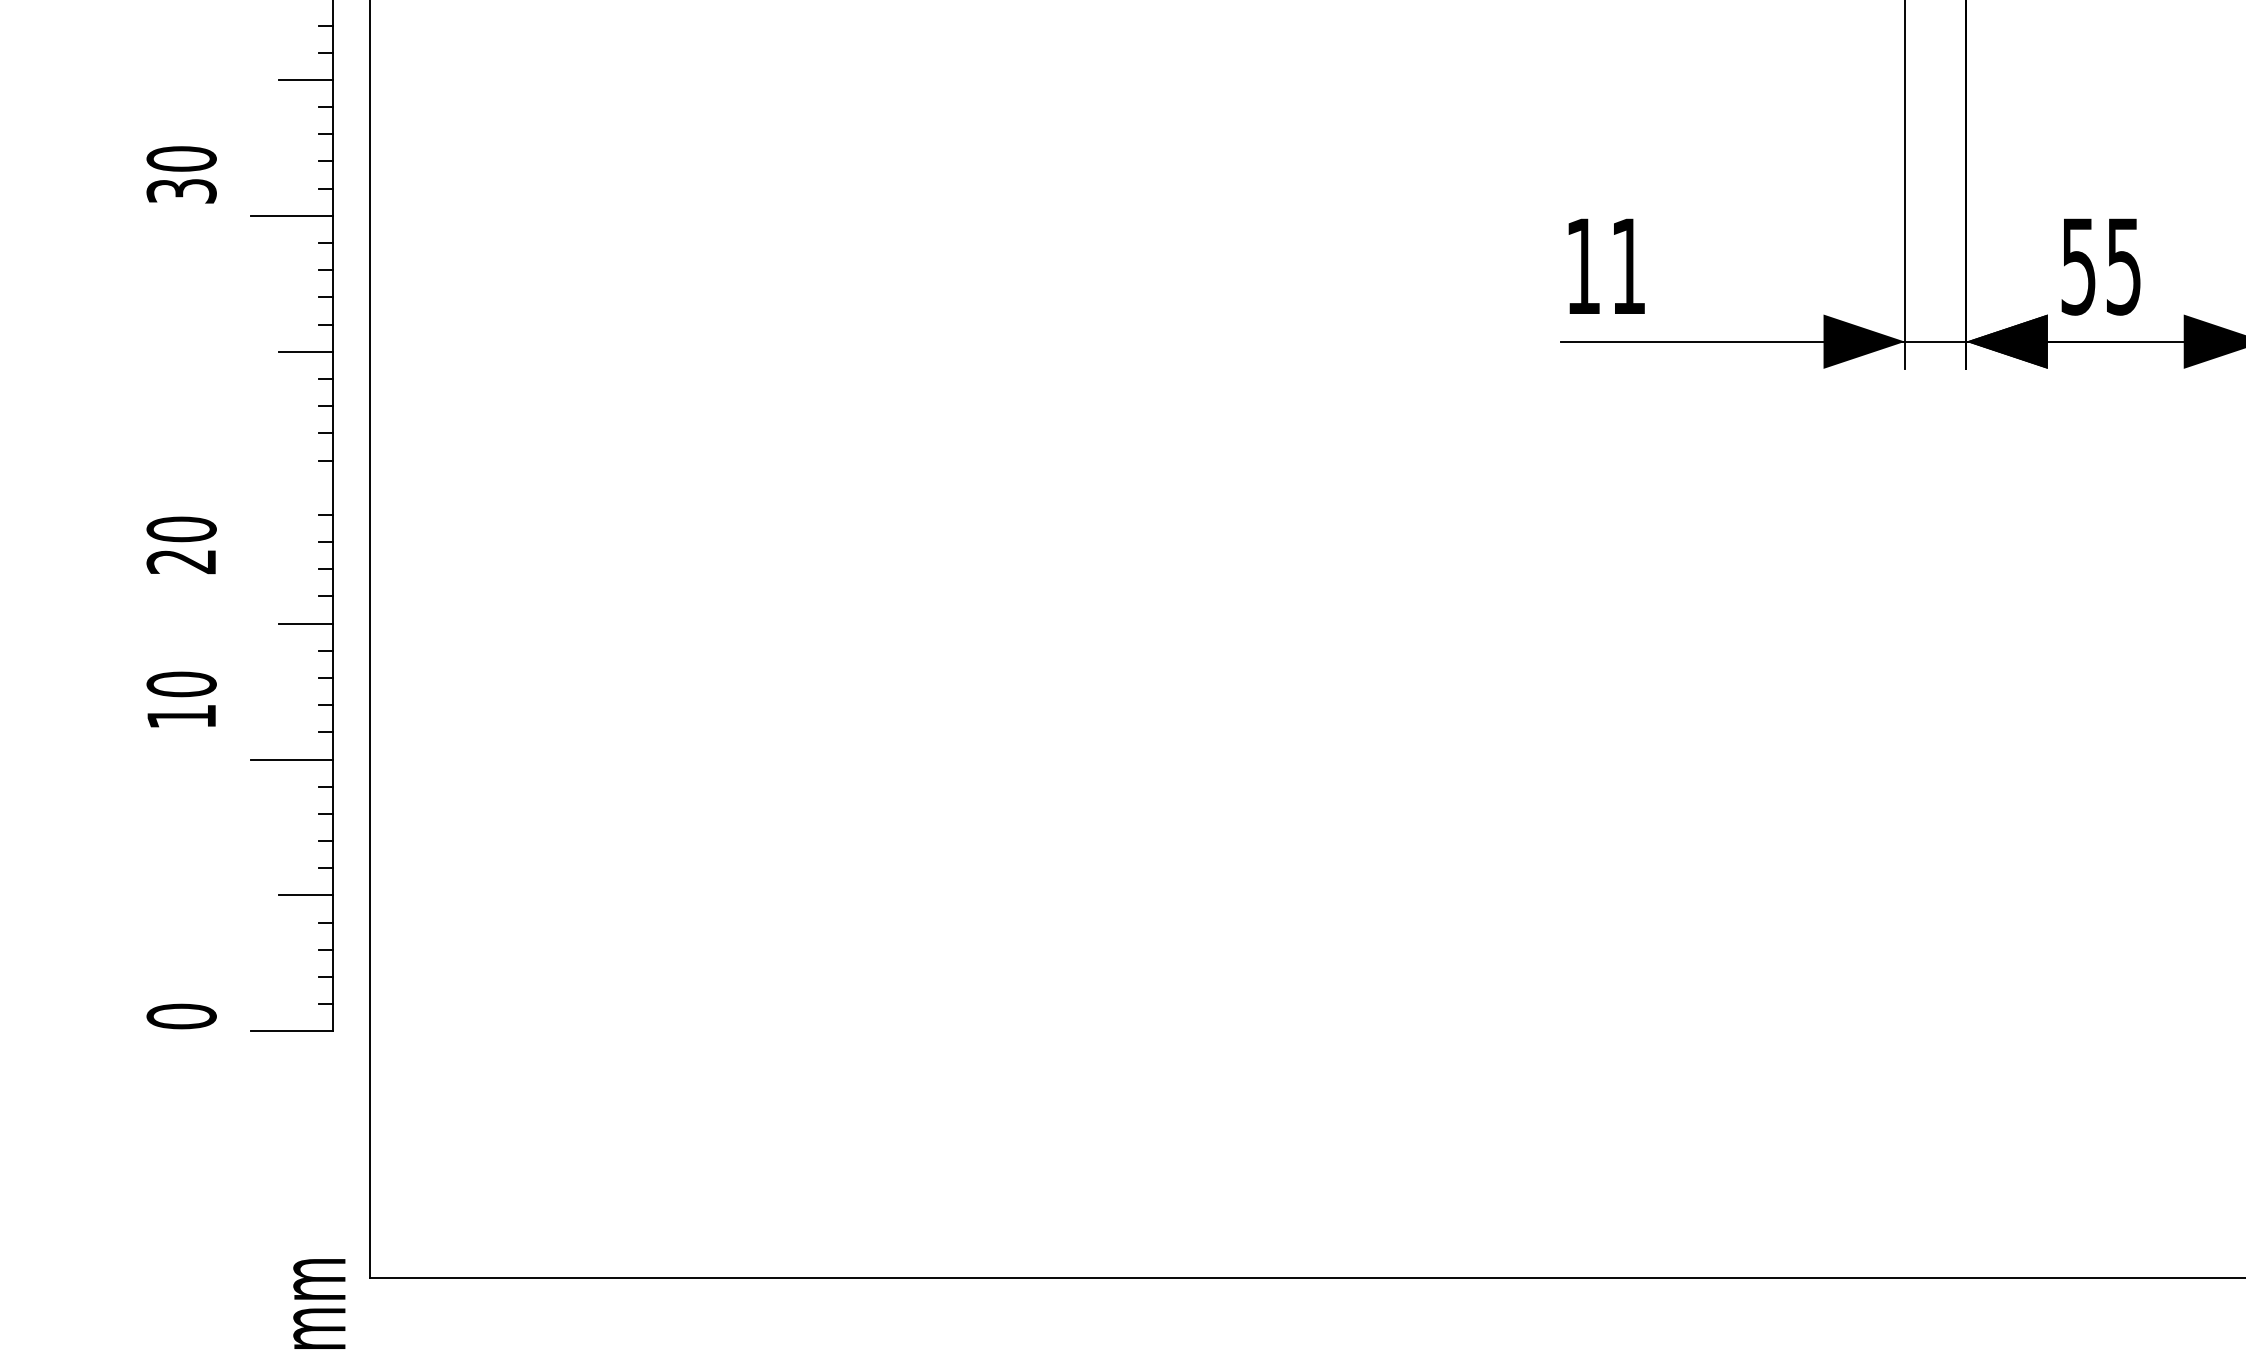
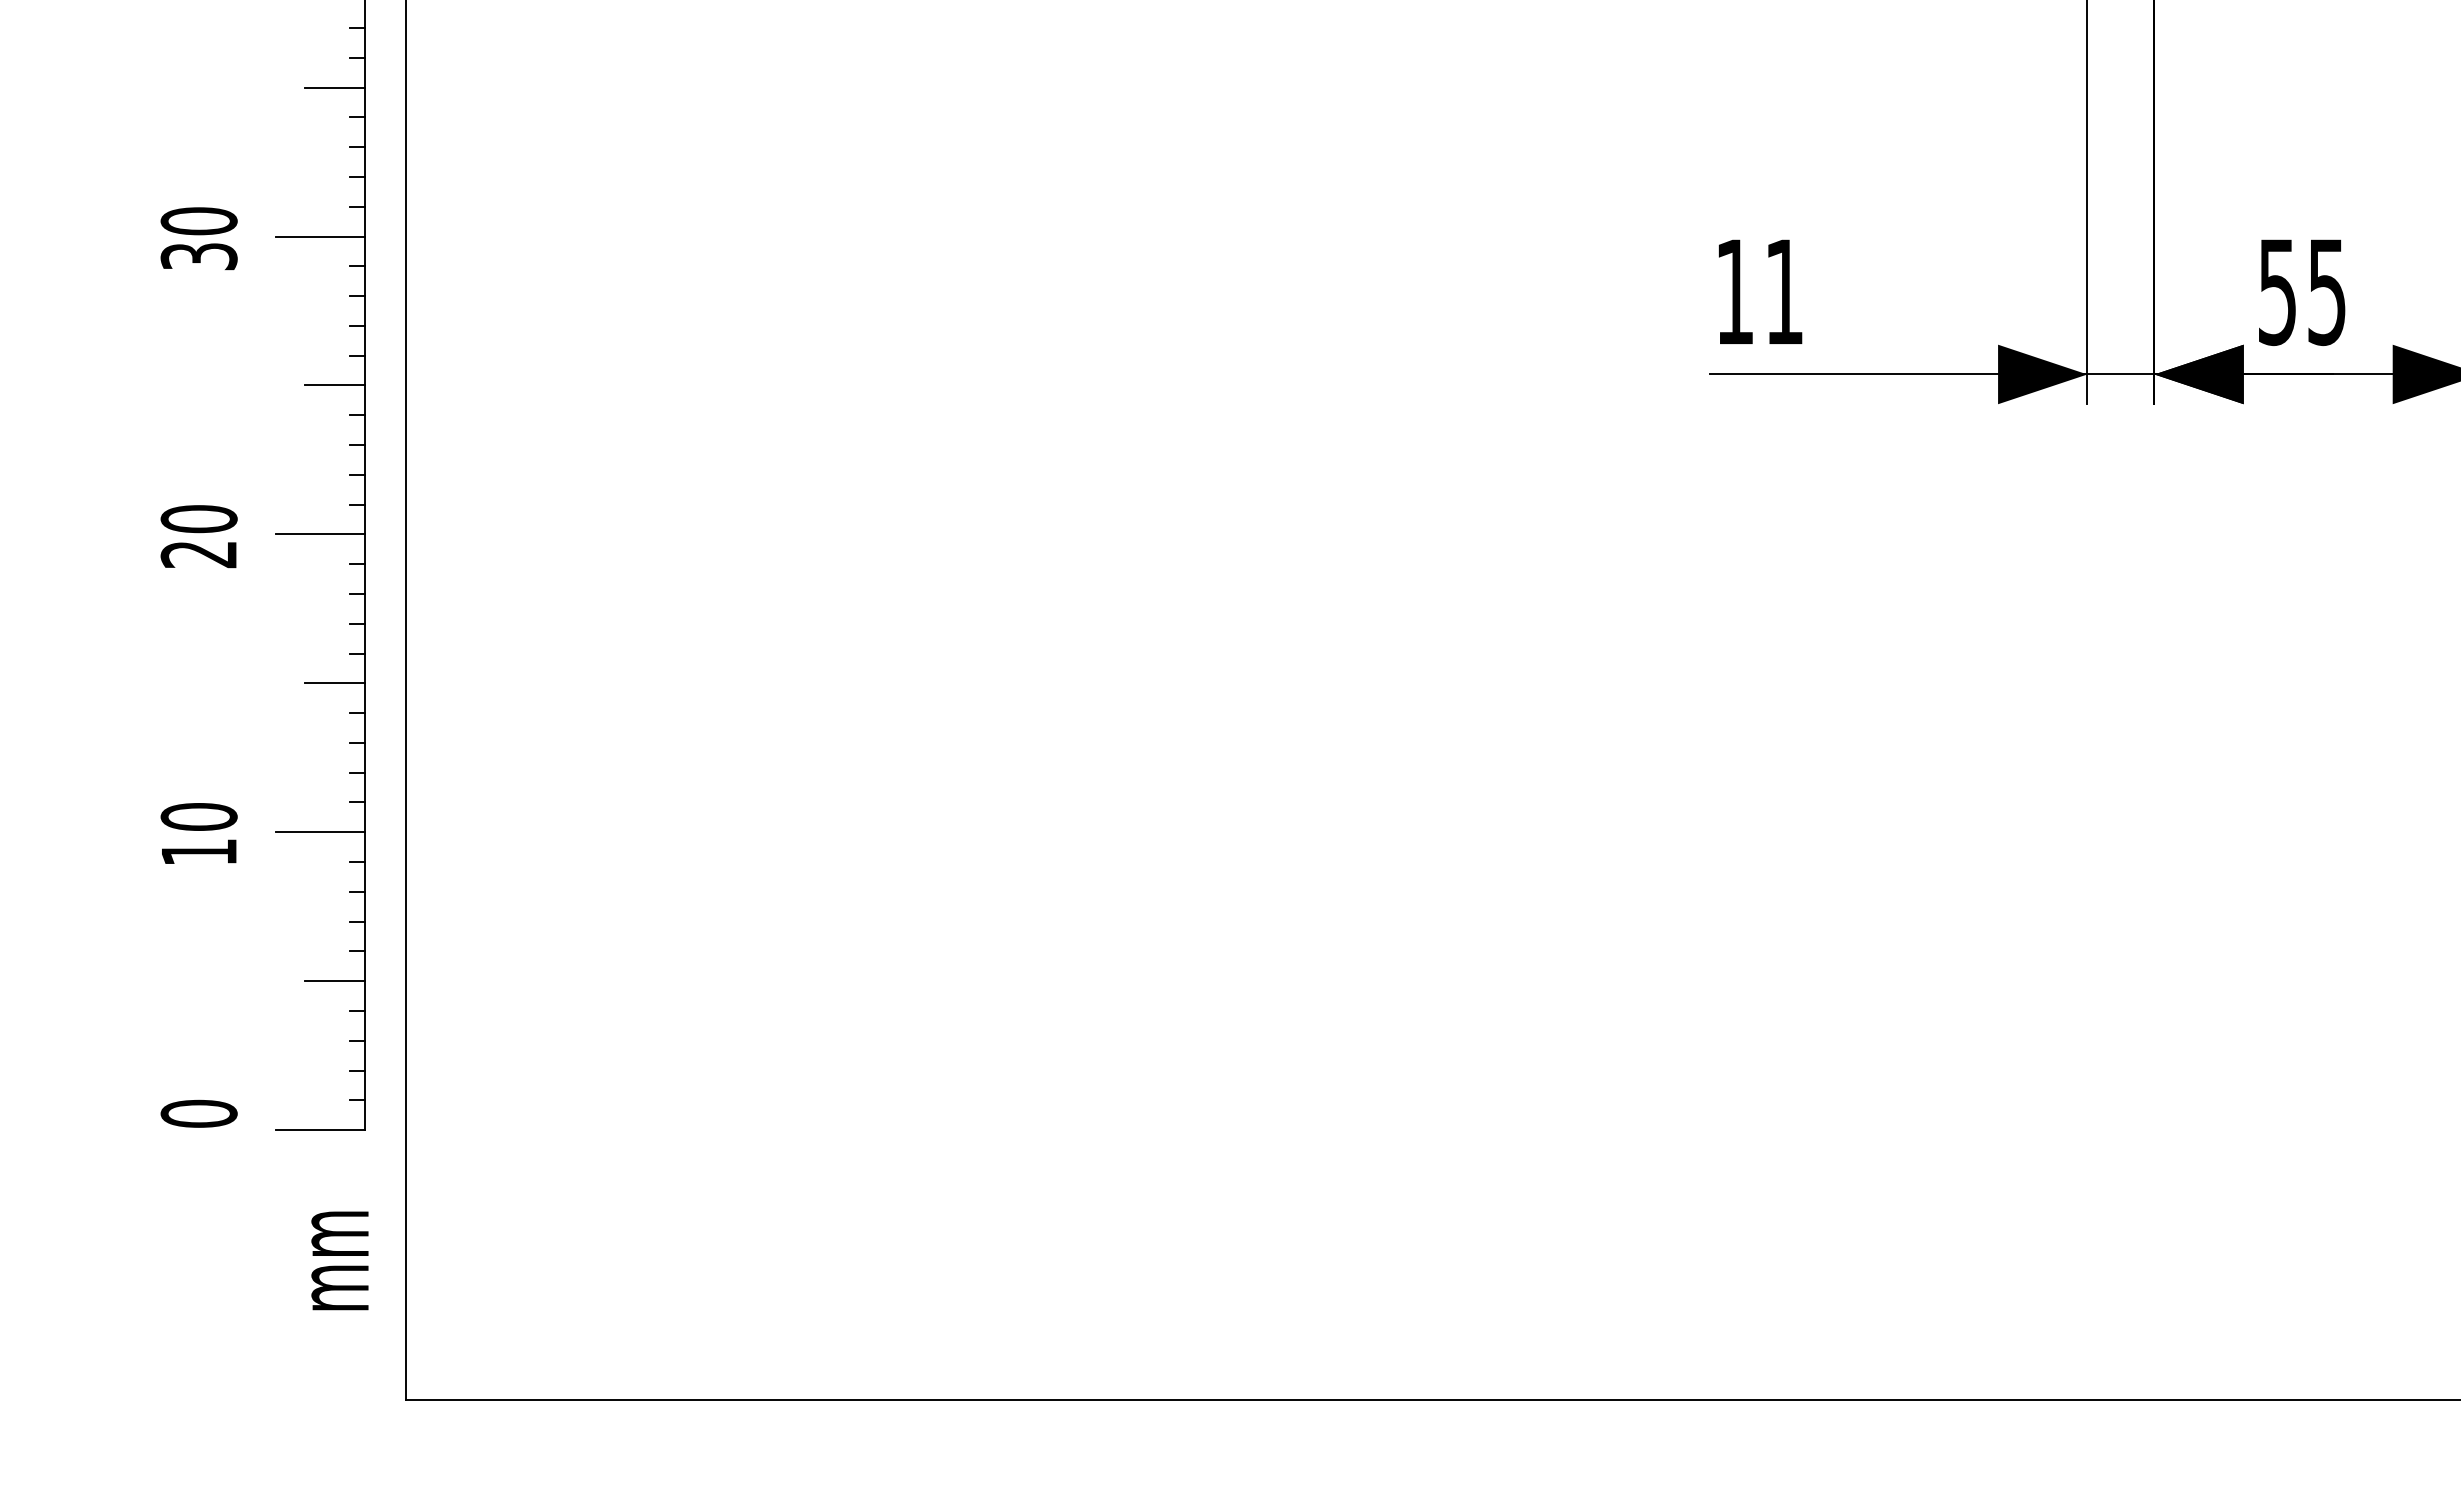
text: (181, 174) -> (198, 238), moved
line: (291, 487) -> (319, 534), added
text: (181, 545) -> (198, 536), moved
text: (181, 699) -> (198, 833), moved
text: (318, 1303) -> (339, 1260), moved

